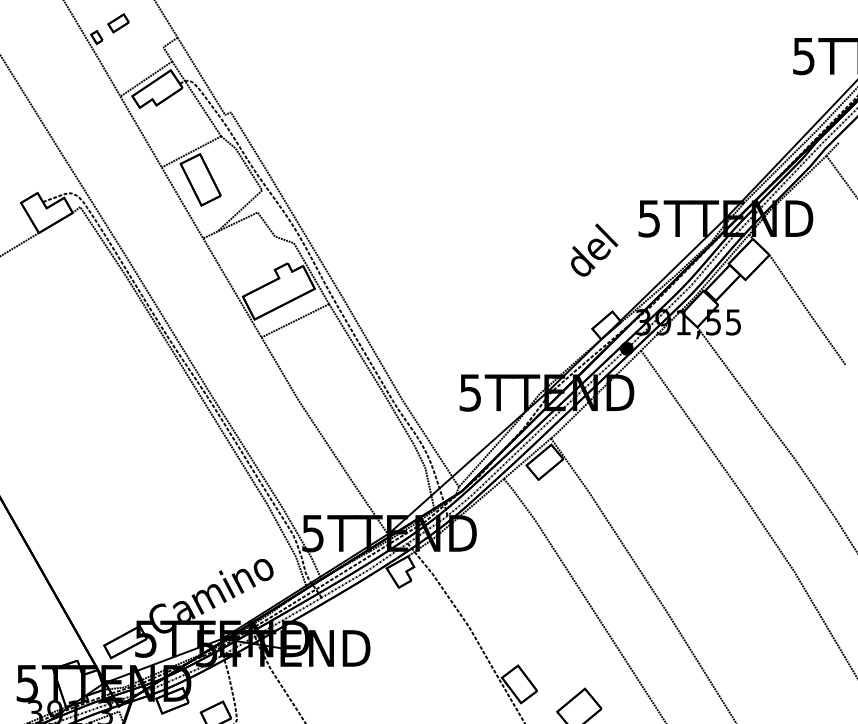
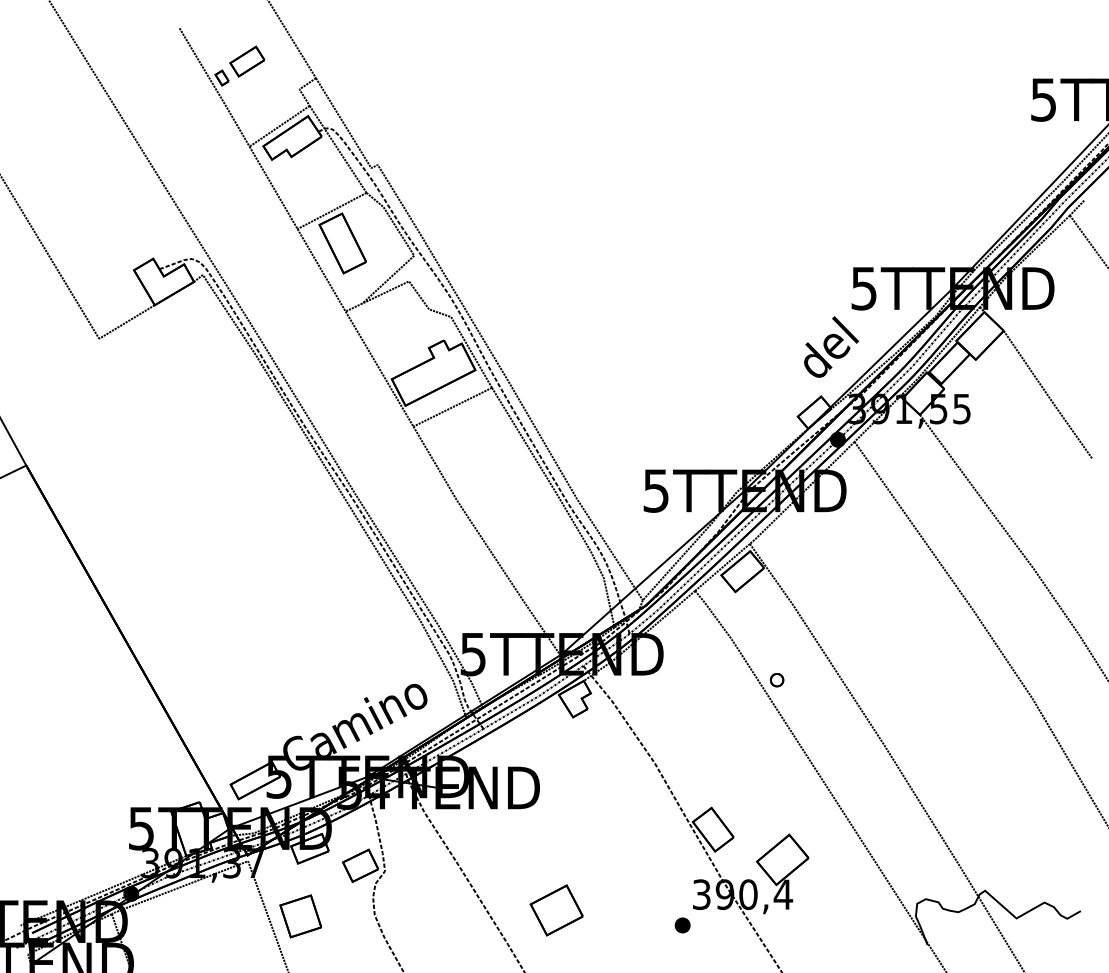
part: (118, 23) -> (247, 61), size x1.43
text: (594, 249) -> (831, 346), moved
part: (574, 555) -> (777, 680), added

